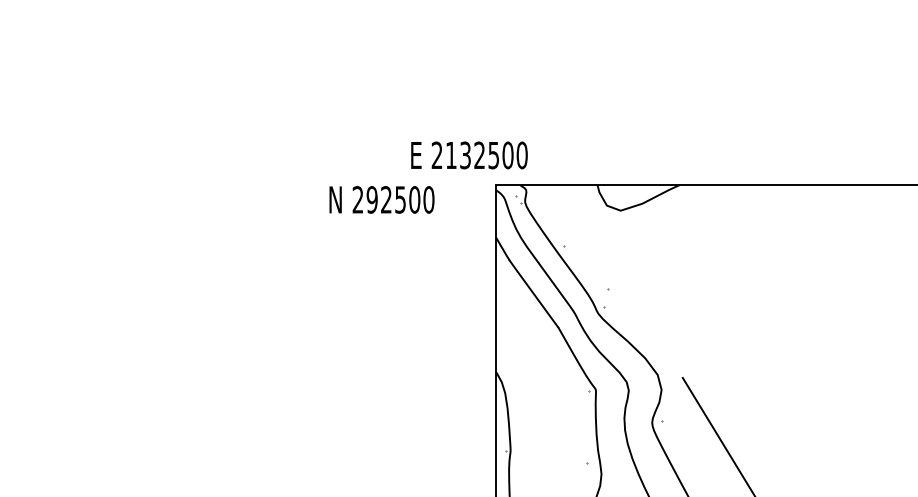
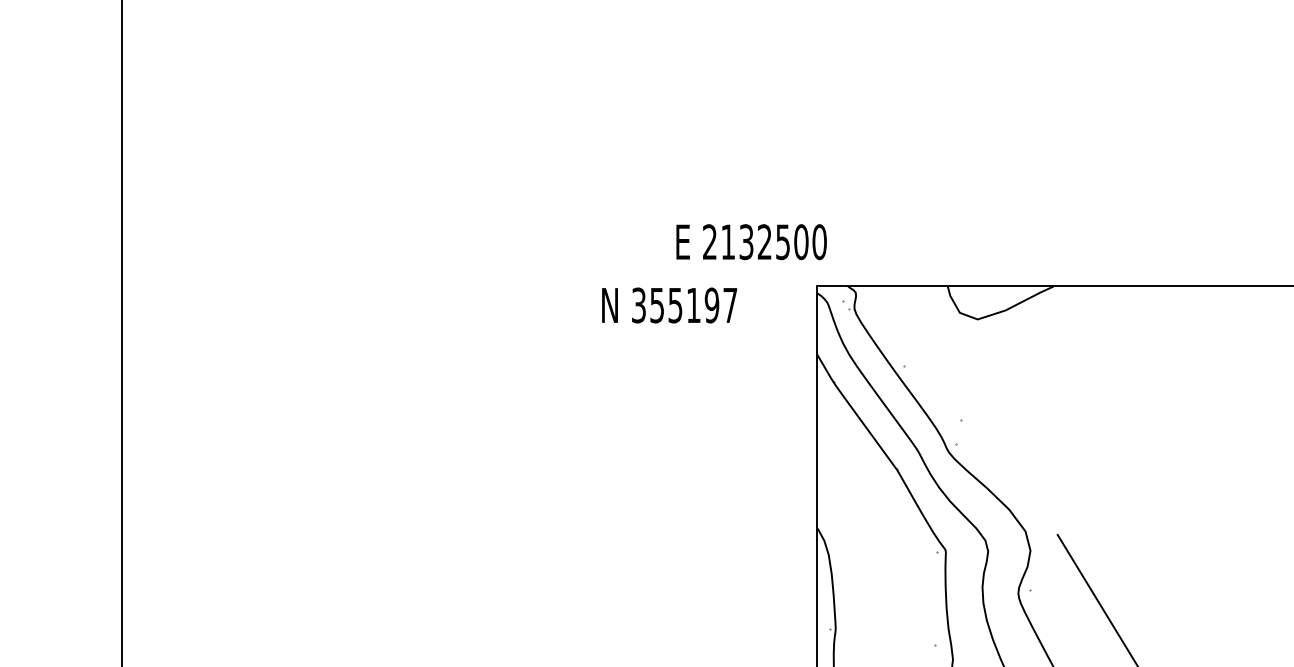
text: (469, 155) -> (751, 242), moved
text: (393, 199) -> (684, 305), 292500 -> 355197

